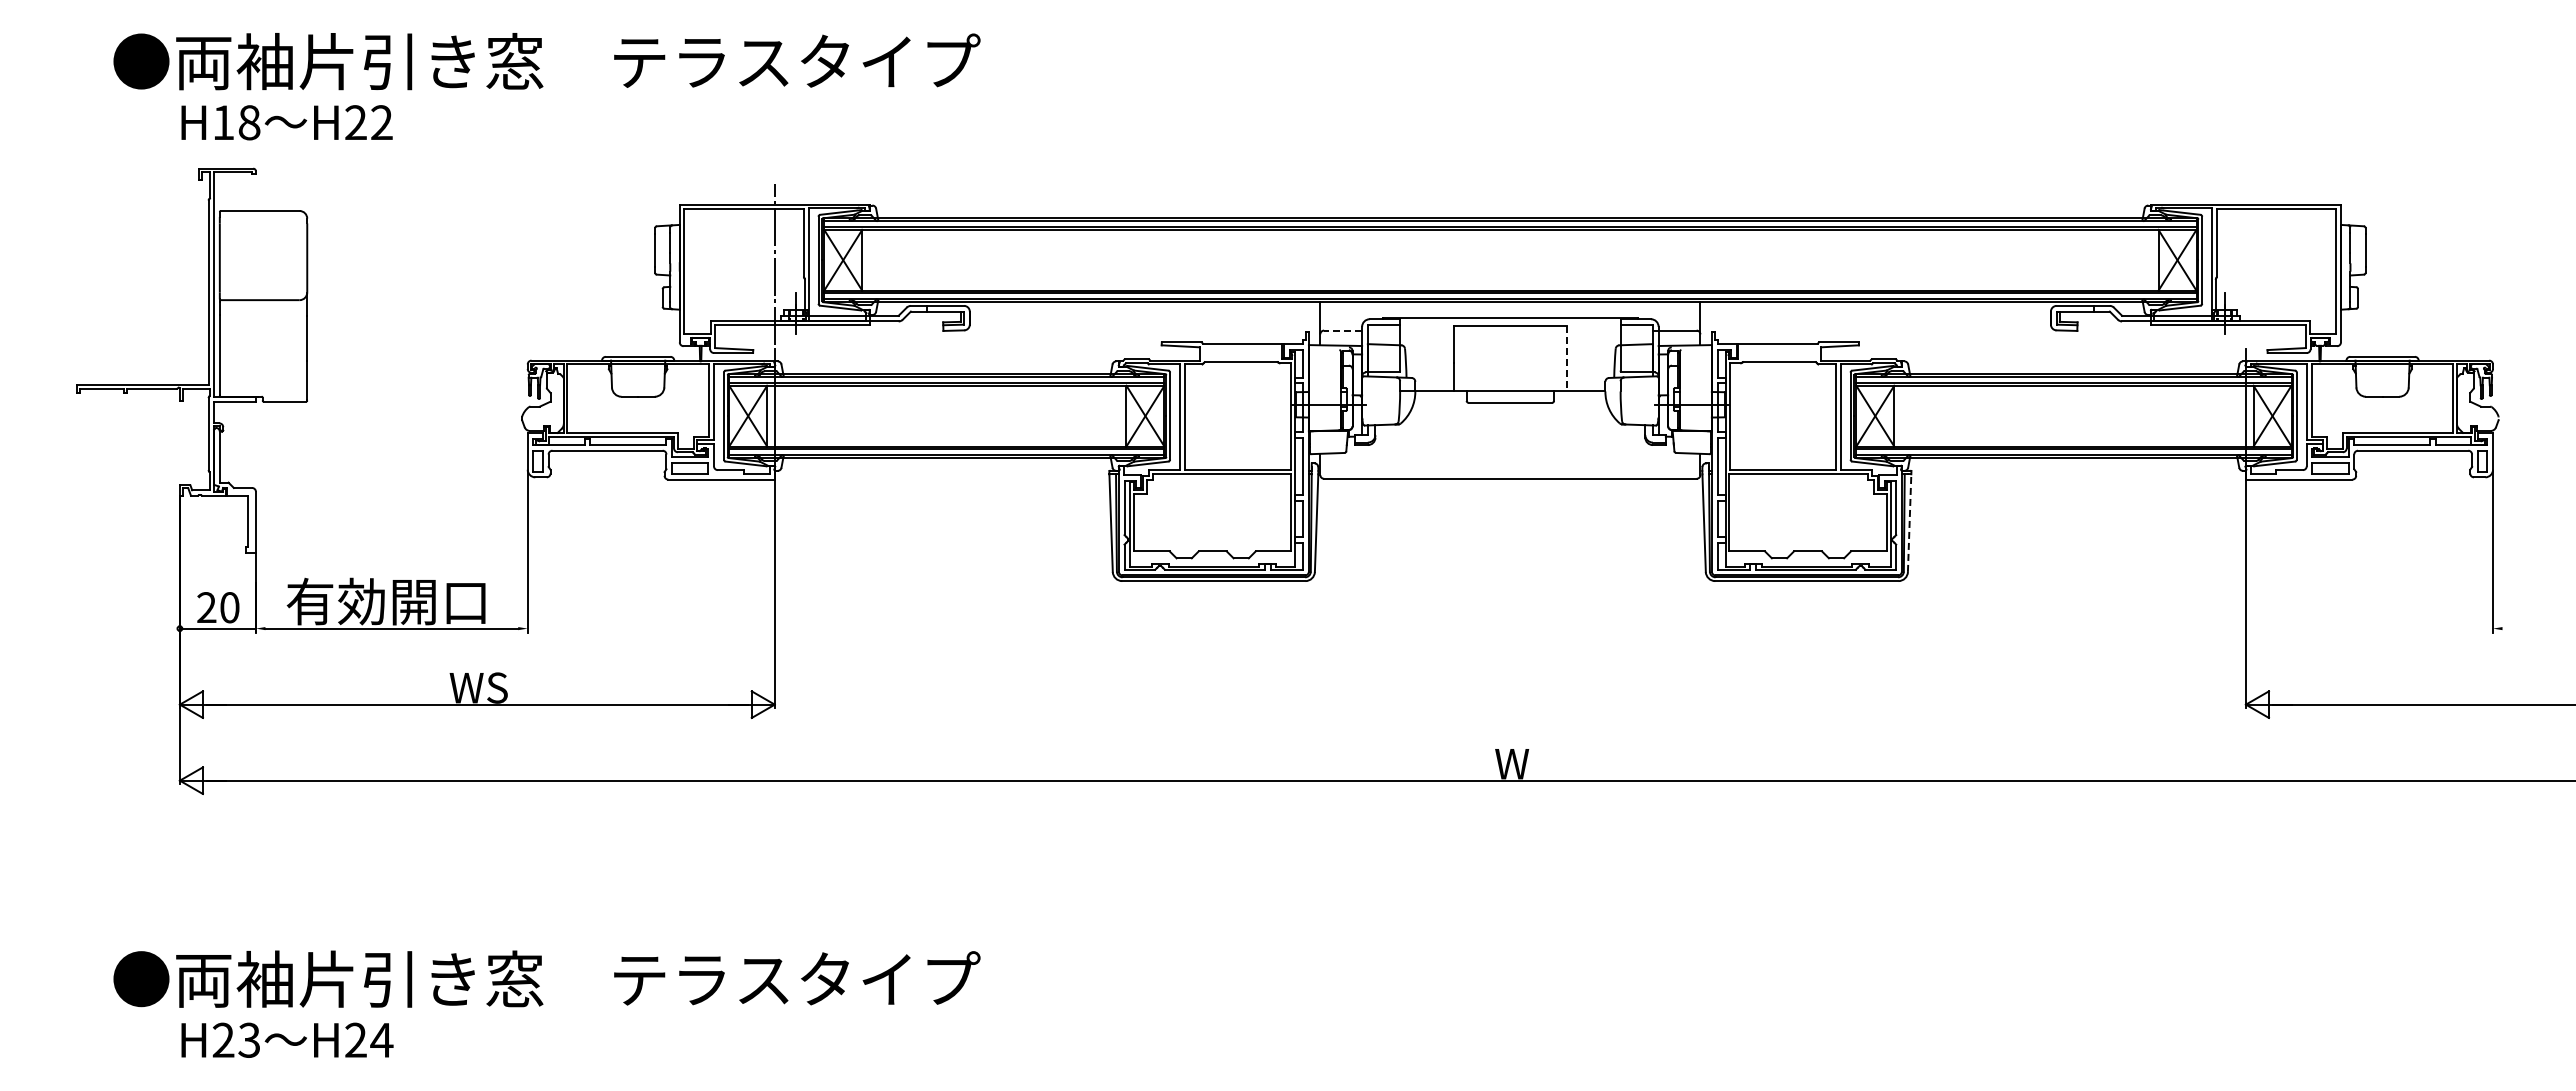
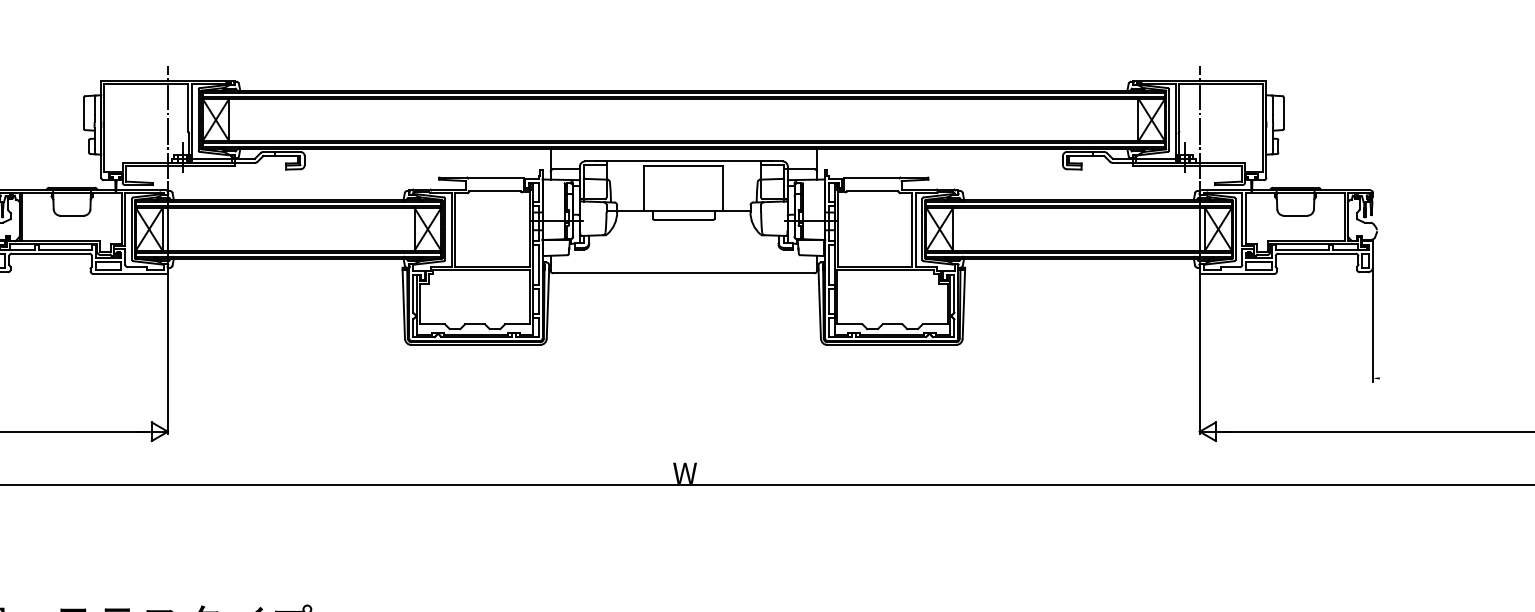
line: (2245, 263) -> (1199, 122), added
line: (1342, 330) -> (566, 169), dashed -> solid
line: (1566, 358) -> (723, 188), dashed -> solid
line: (1909, 523) -> (963, 304), dashed -> solid

